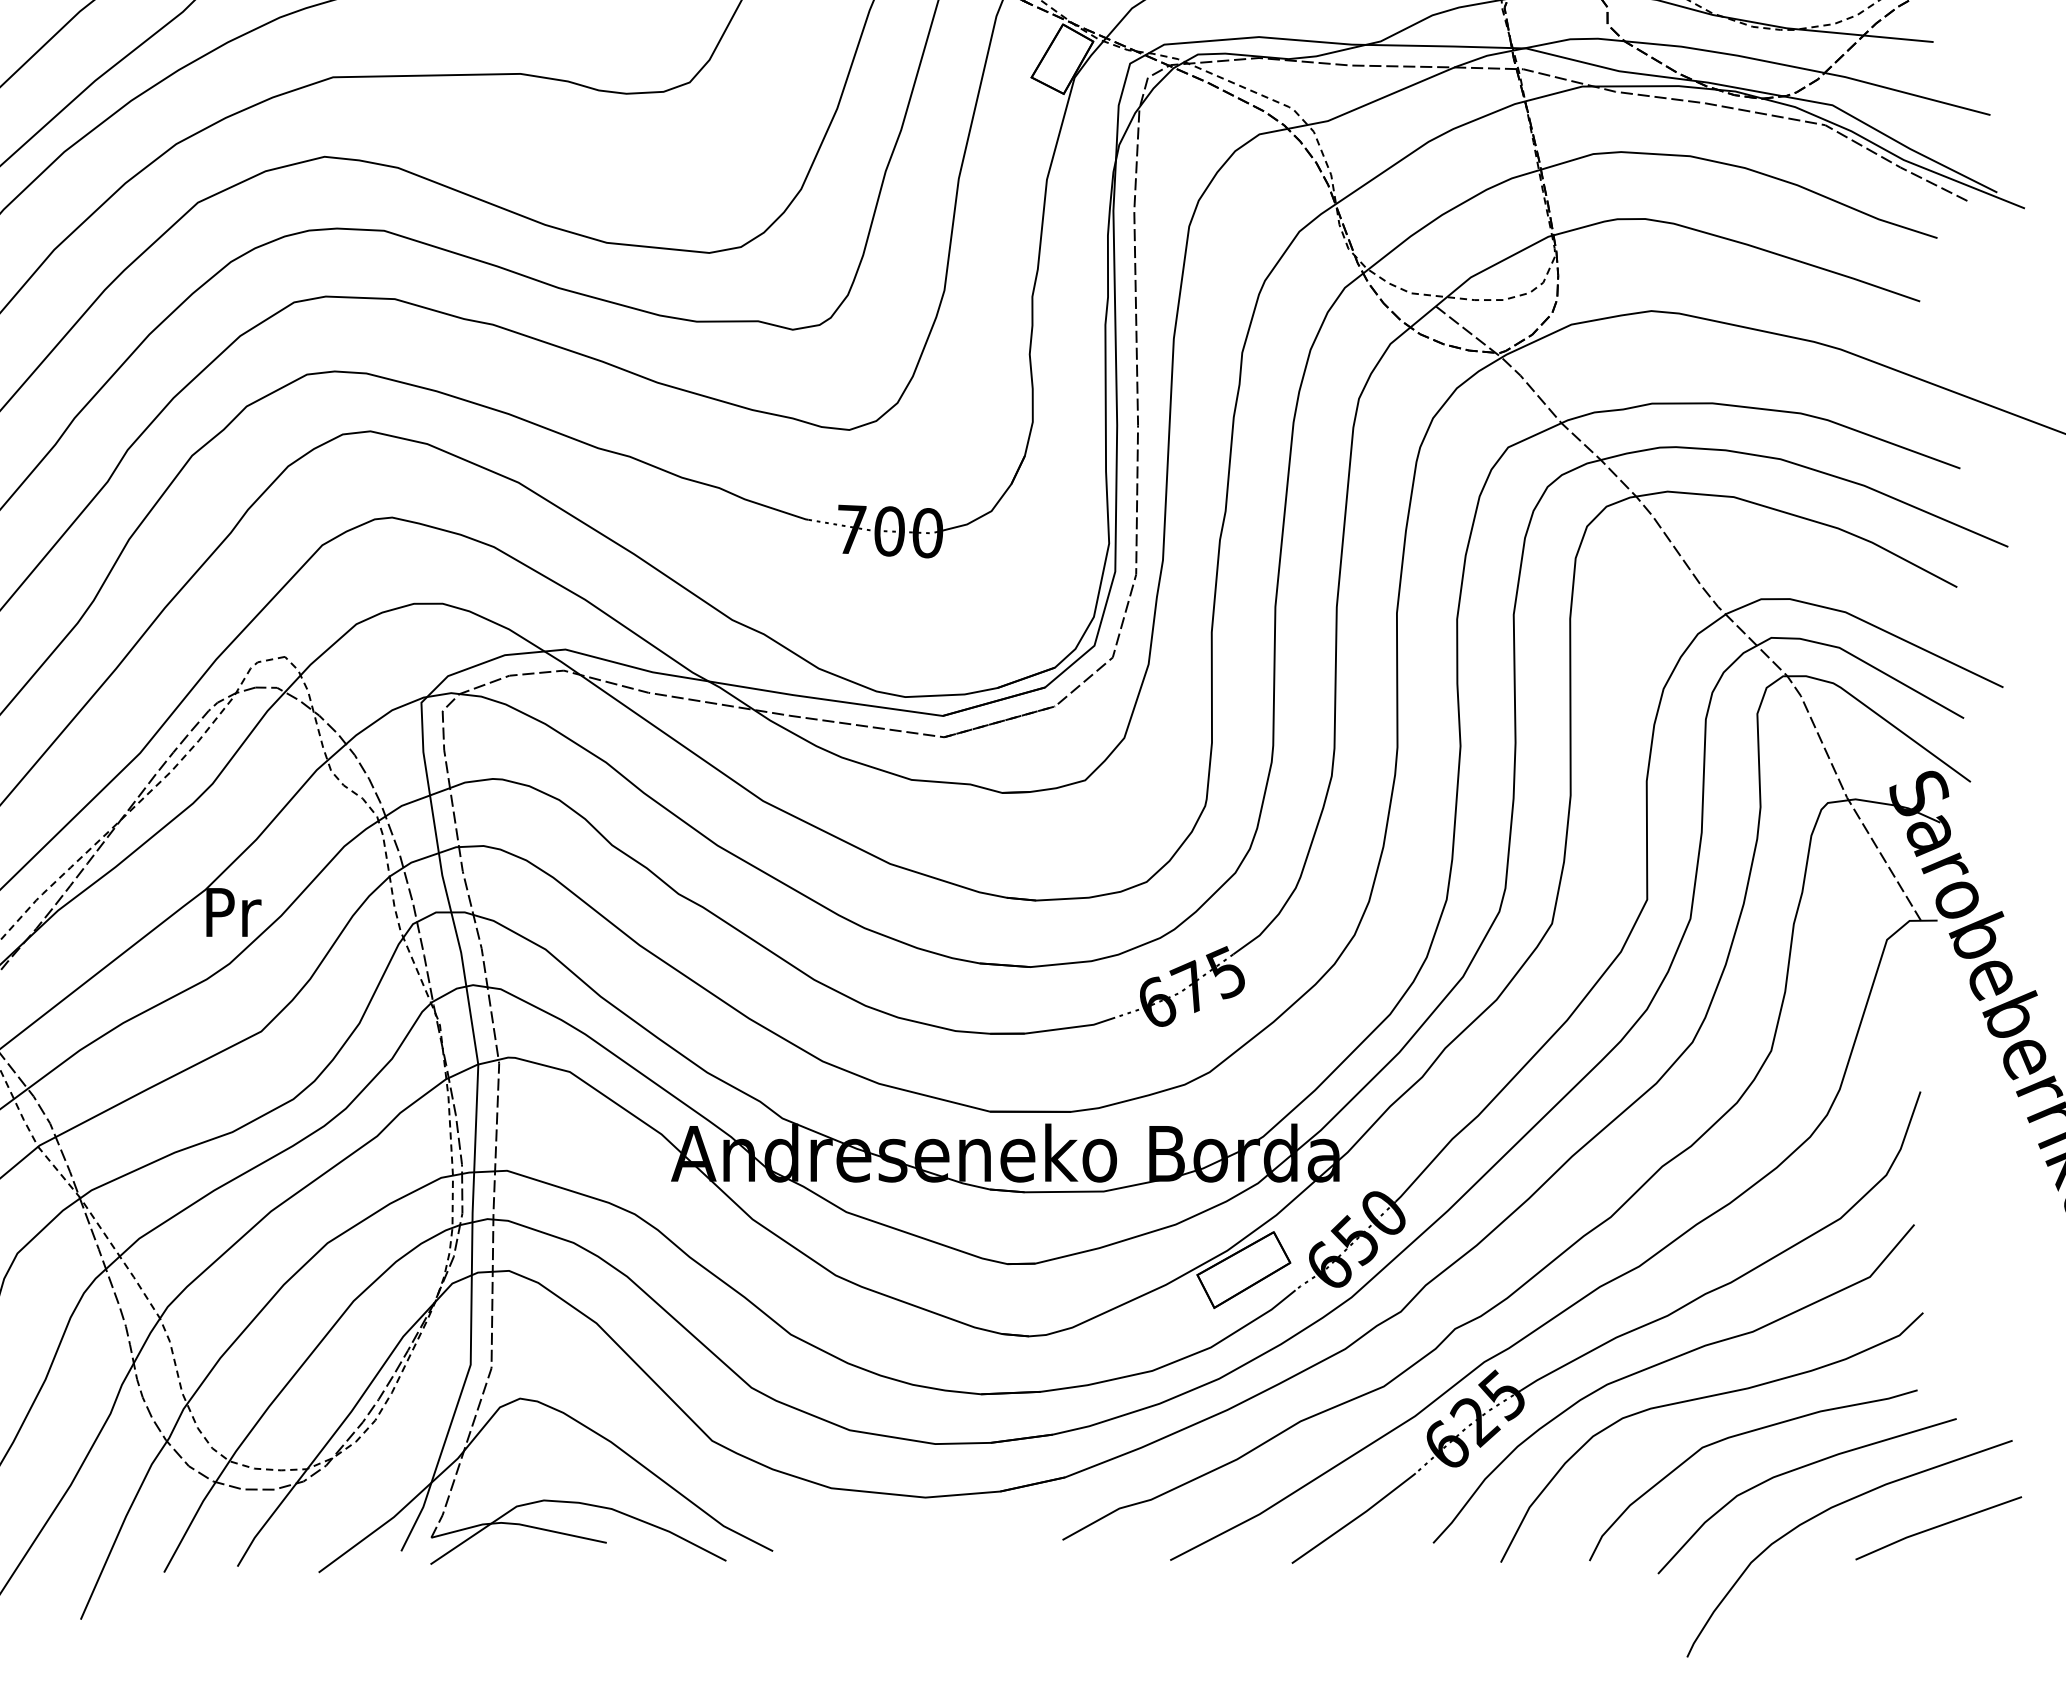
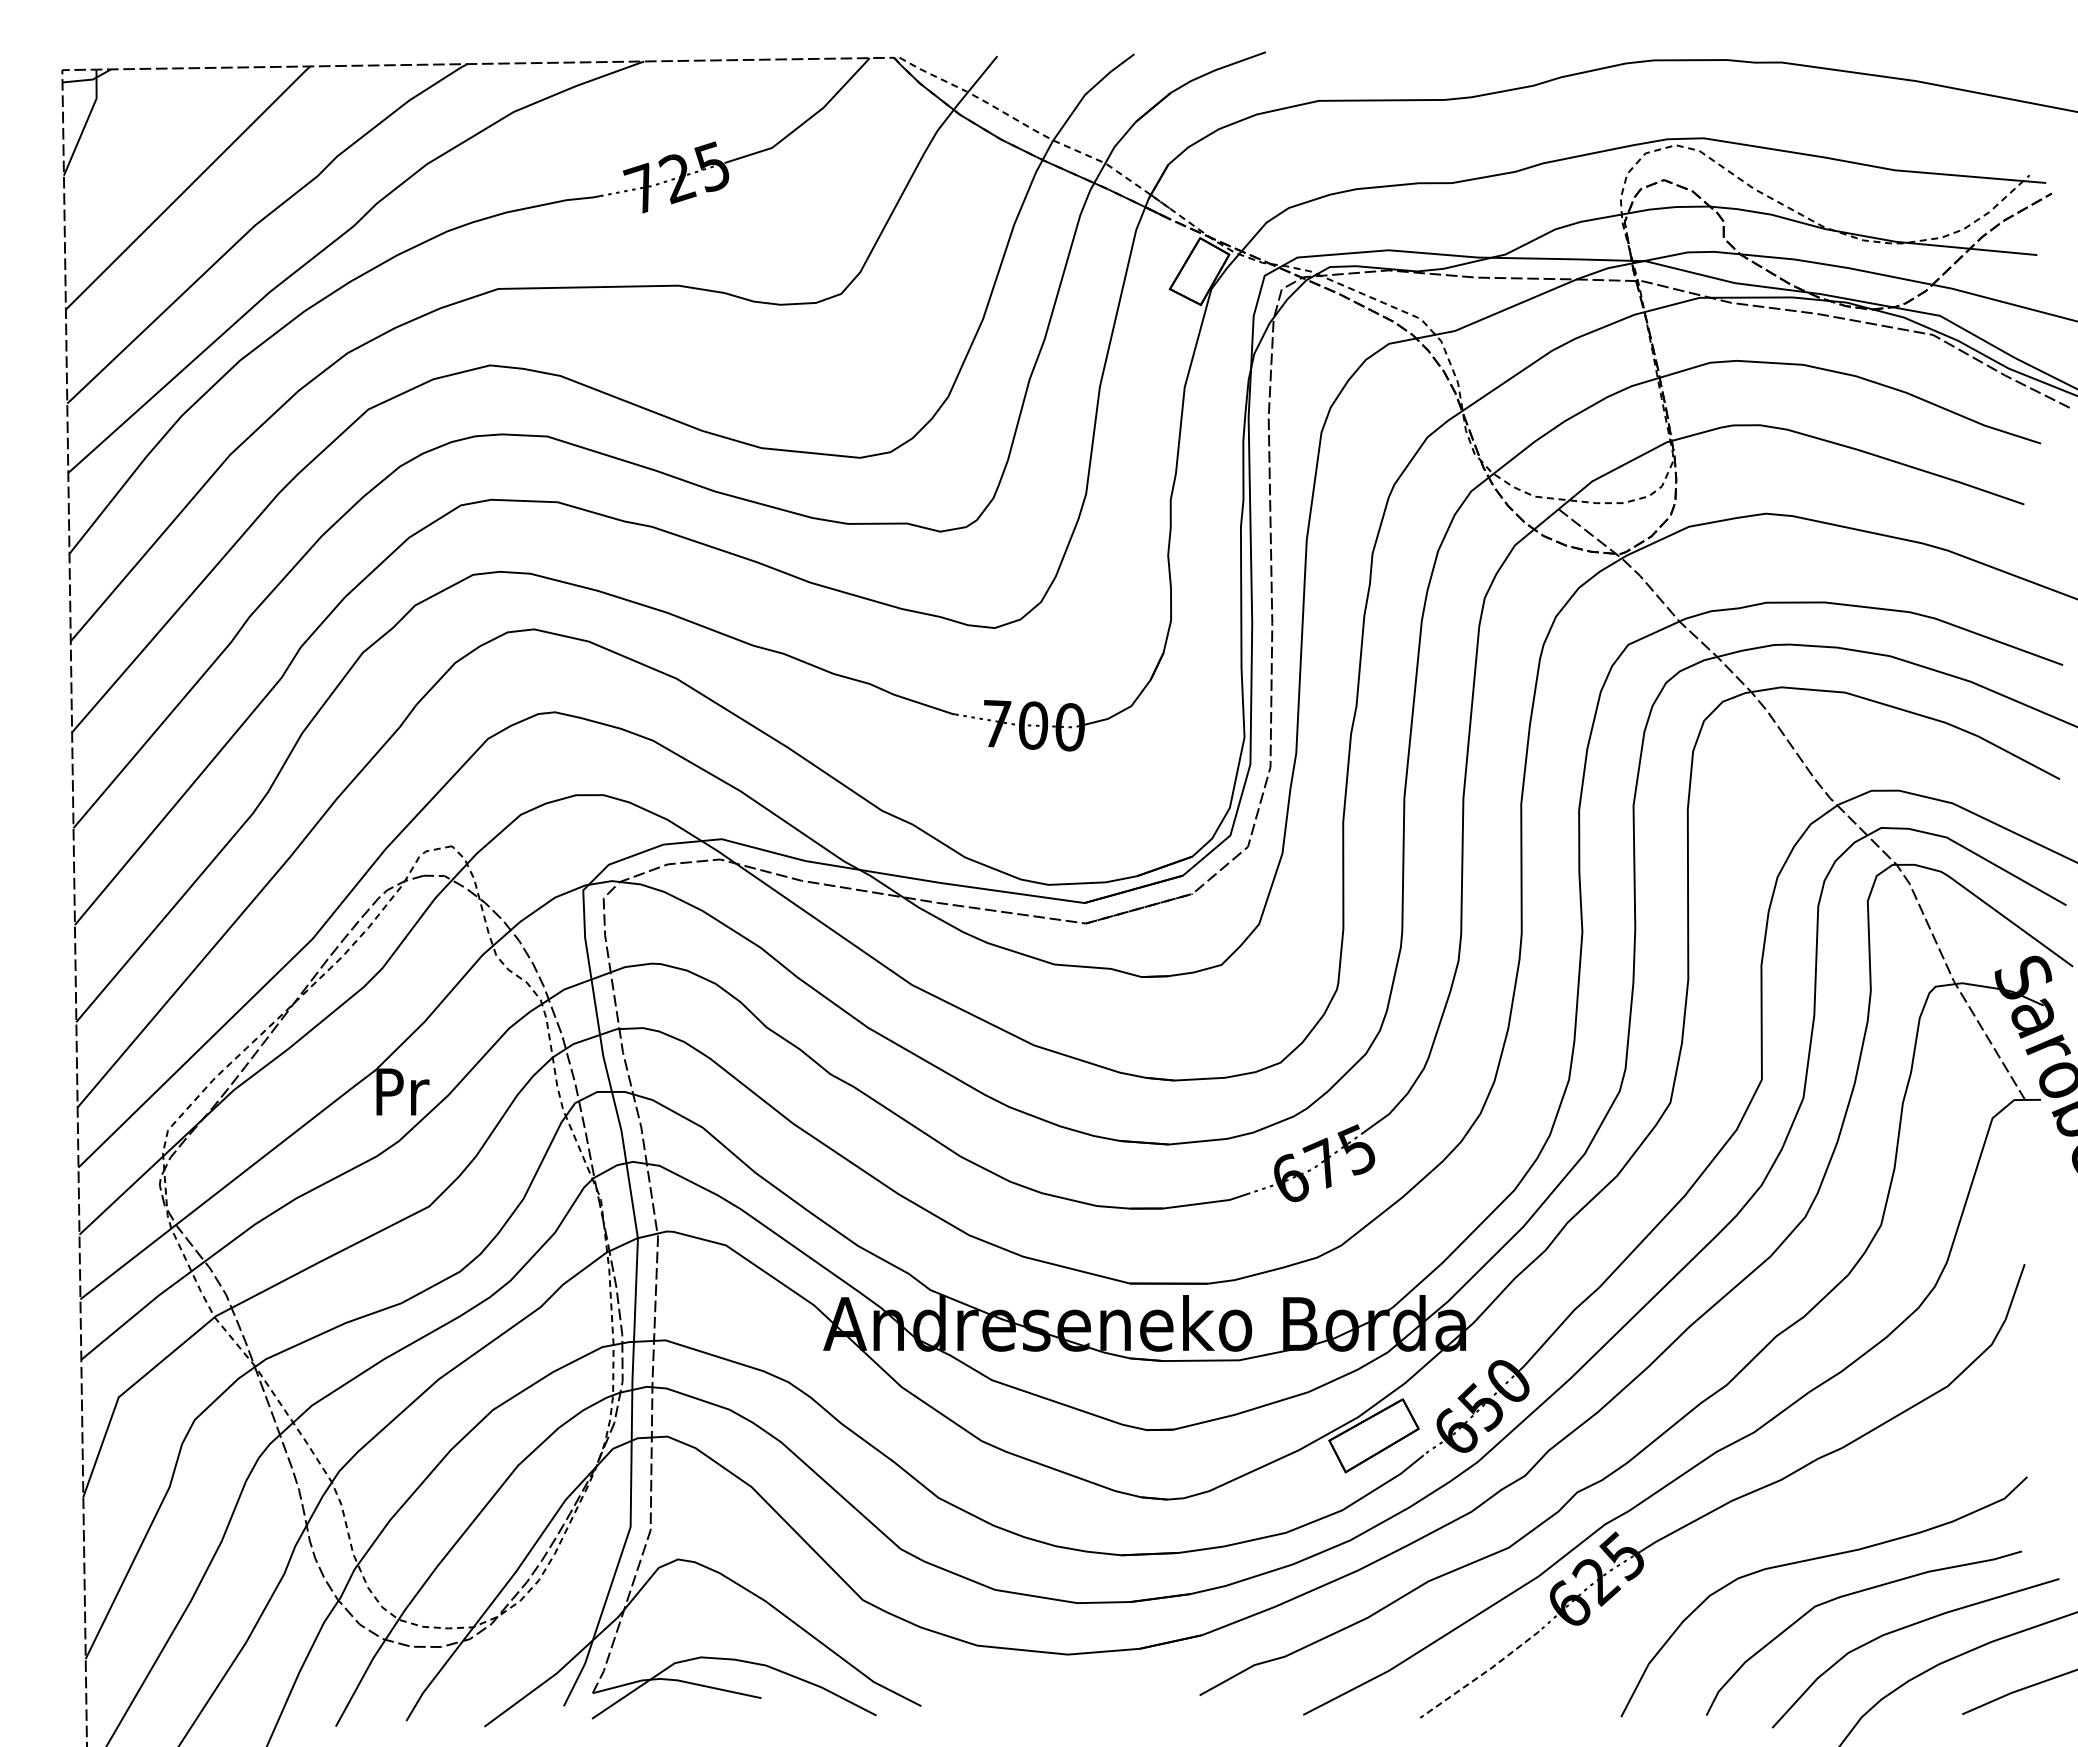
curve: (1664, 1363) -> (1778, 1525), removed
line: (1355, 1519) -> (1481, 1675), solid -> dashed

